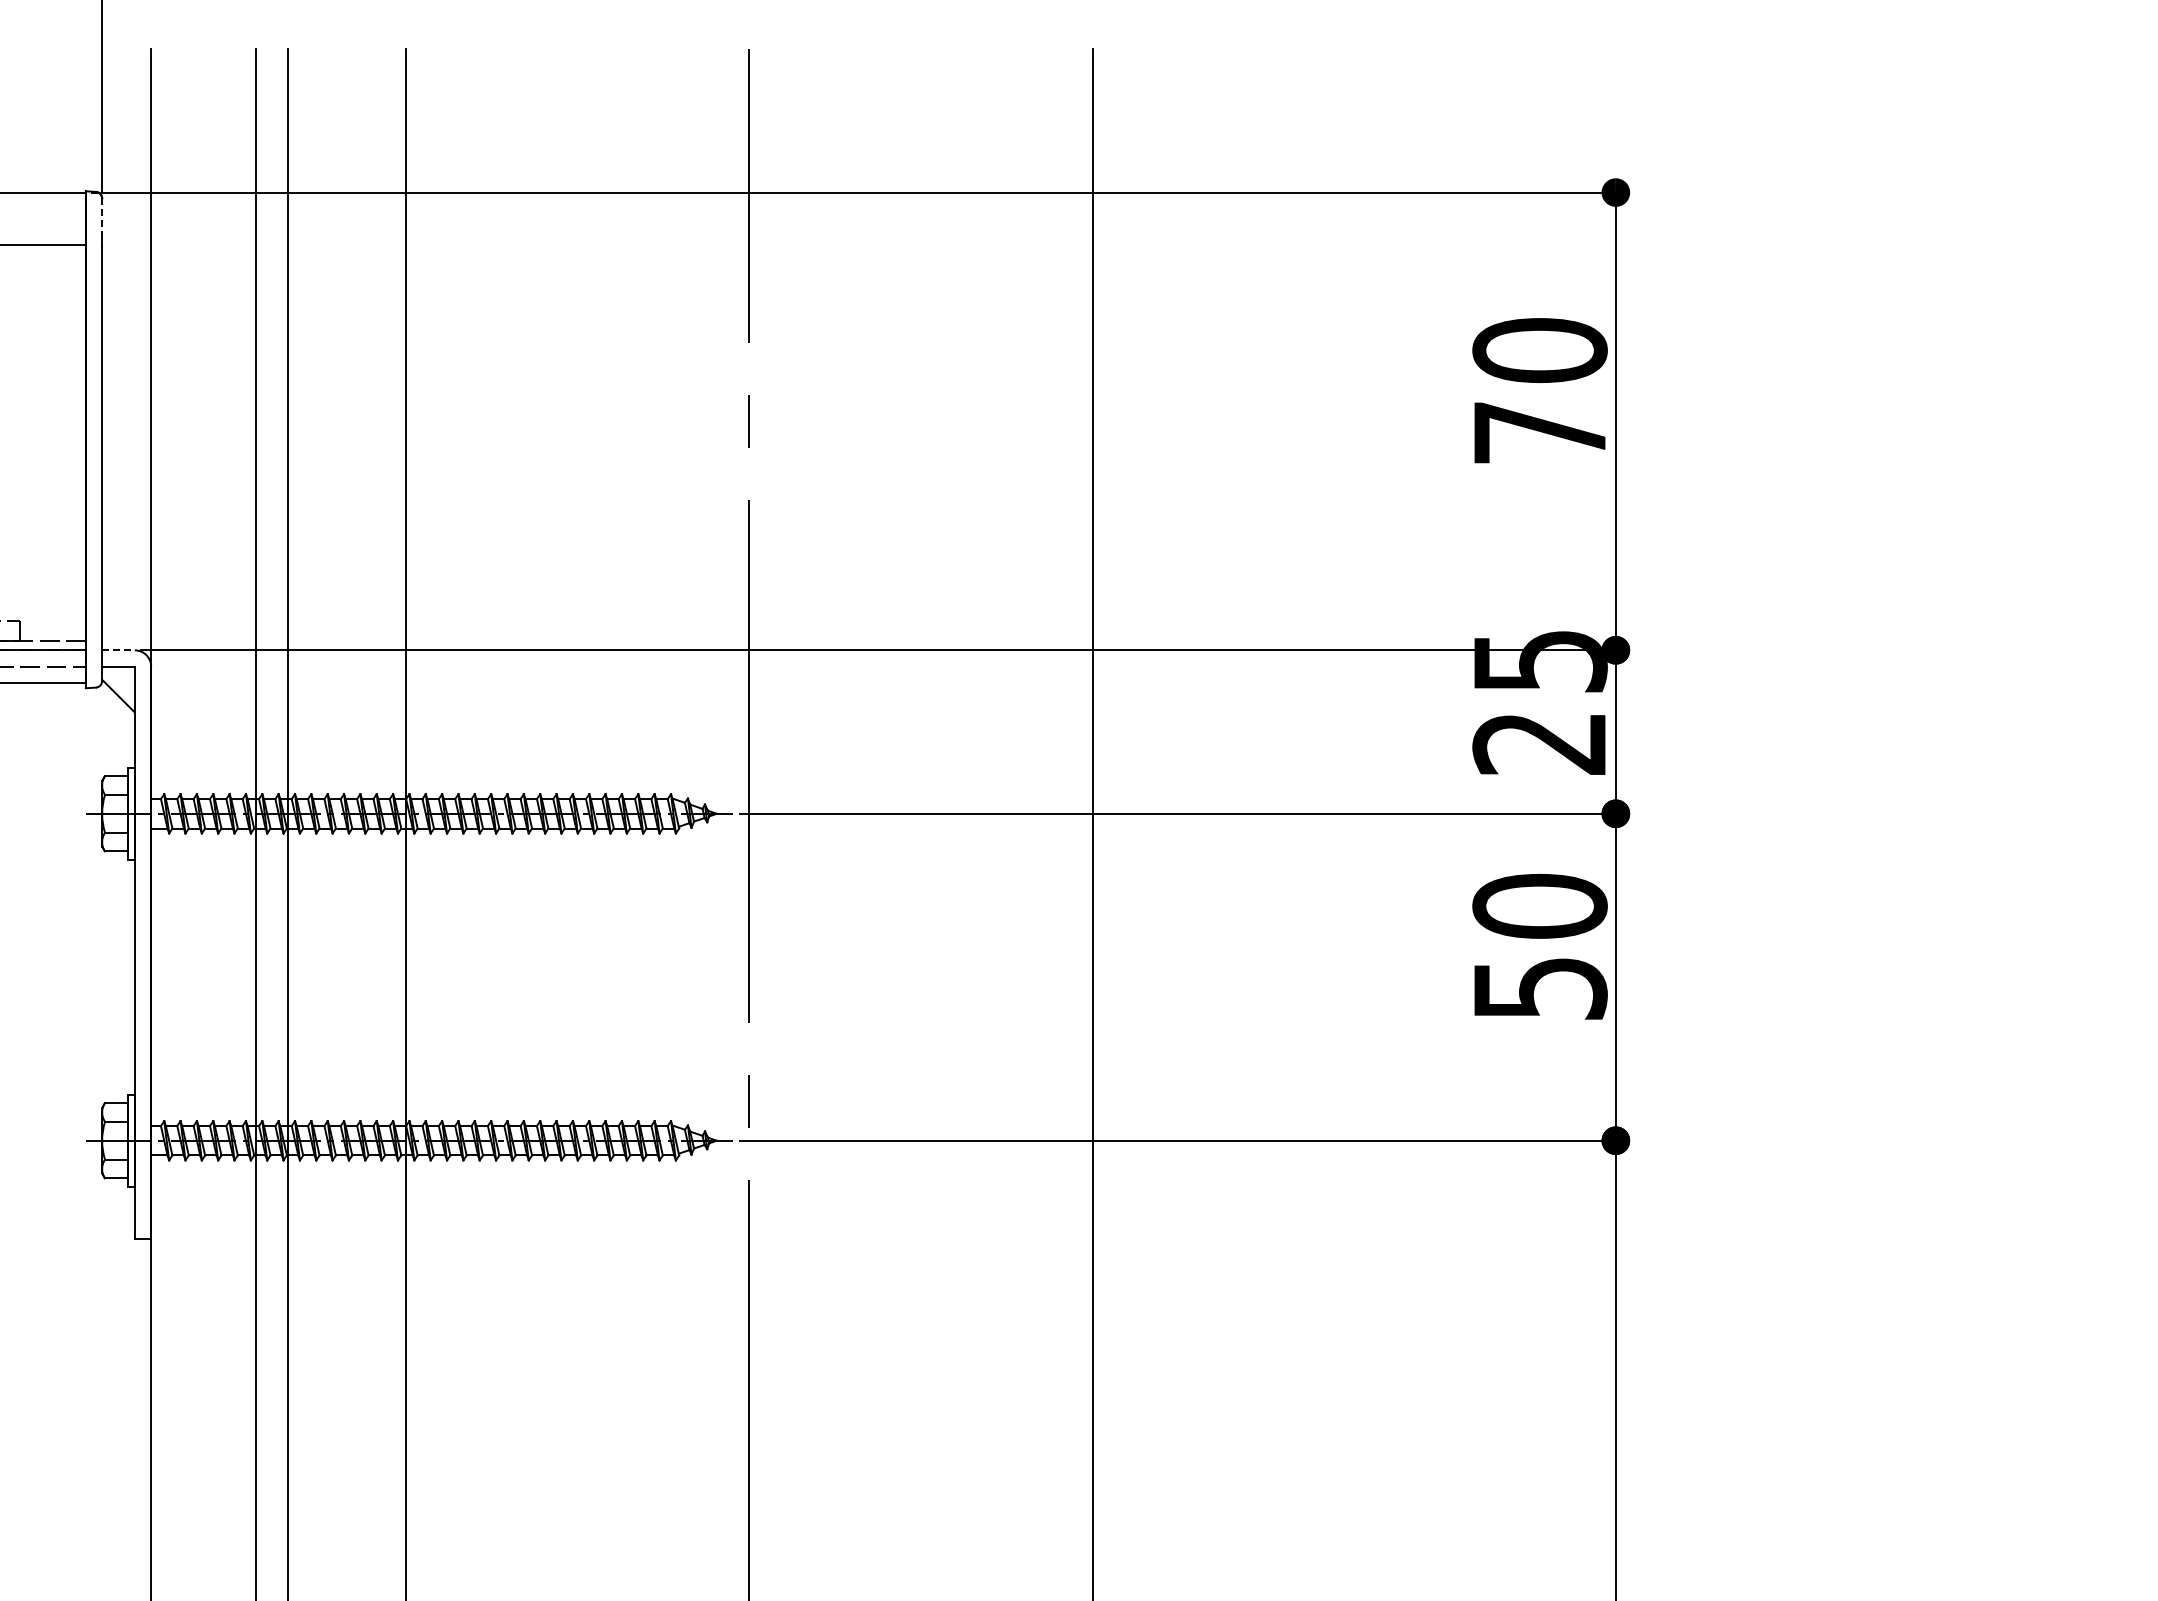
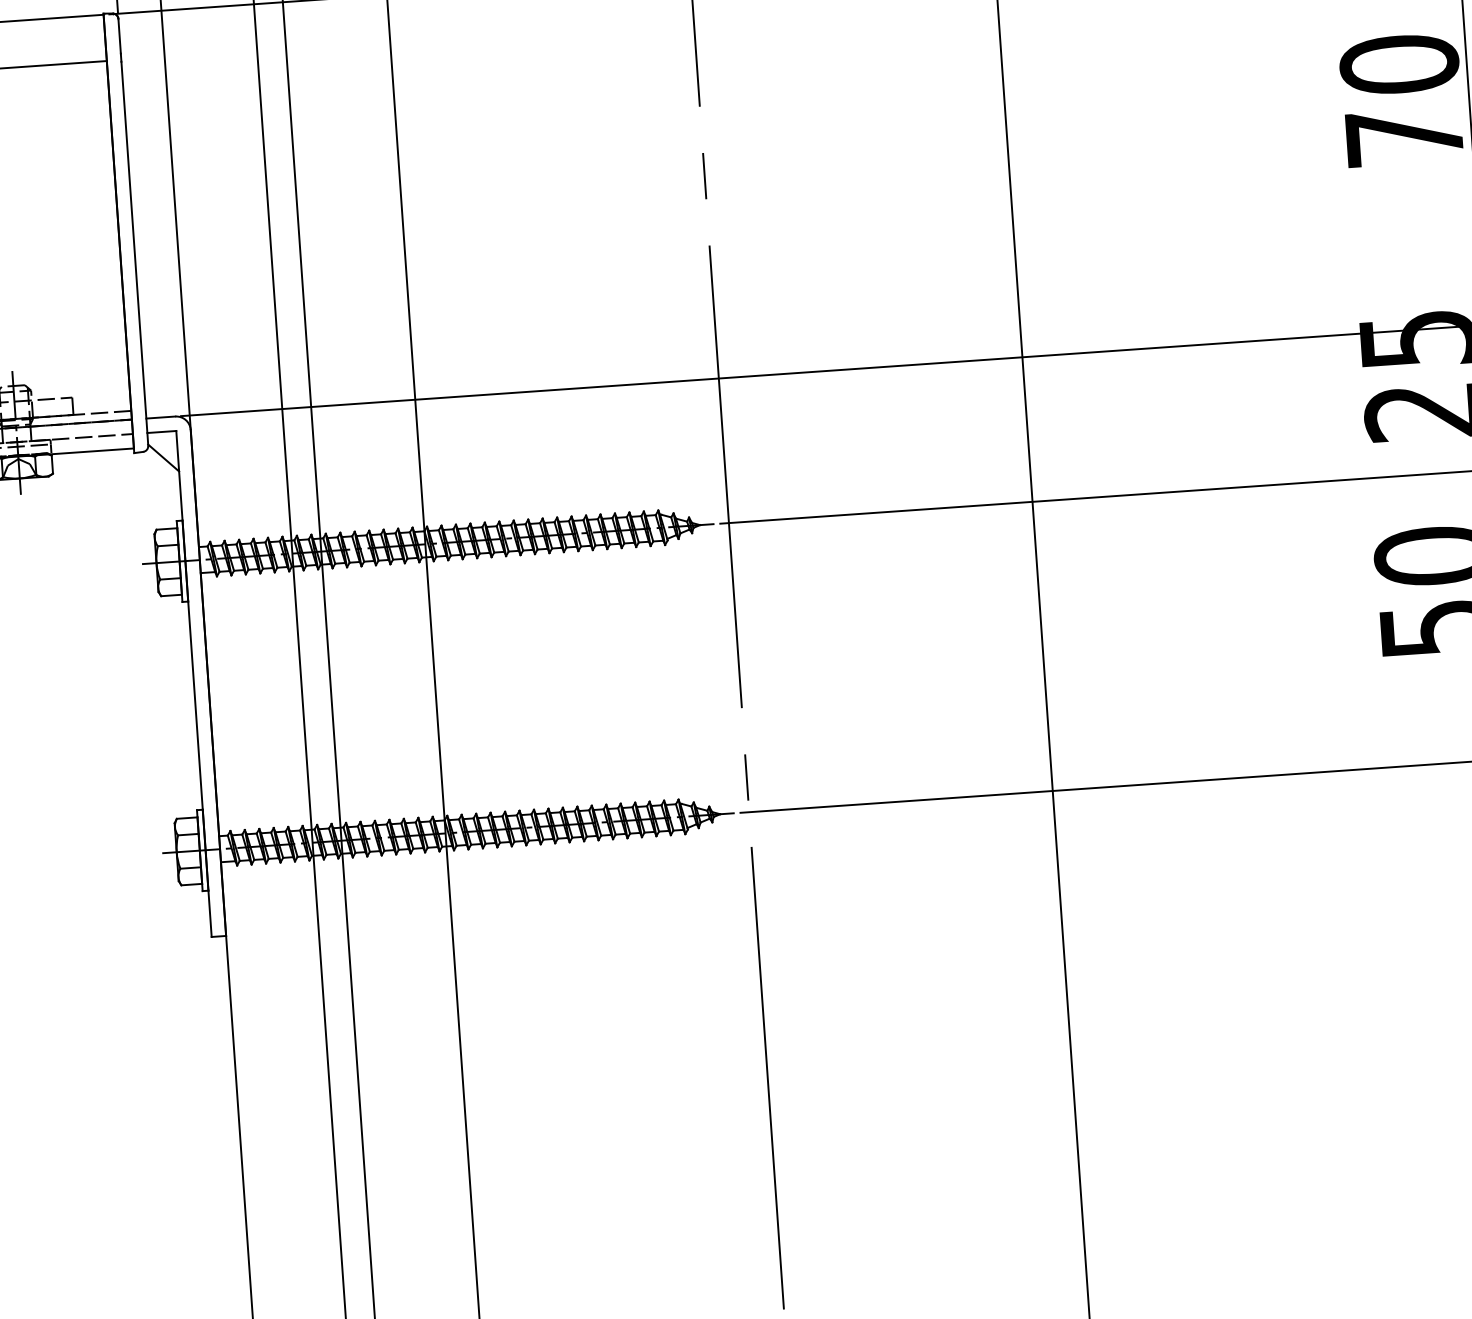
line: (102, 218) -> (119, 36), dashed -> solid
line: (118, 650) -> (160, 417), dashed -> solid

